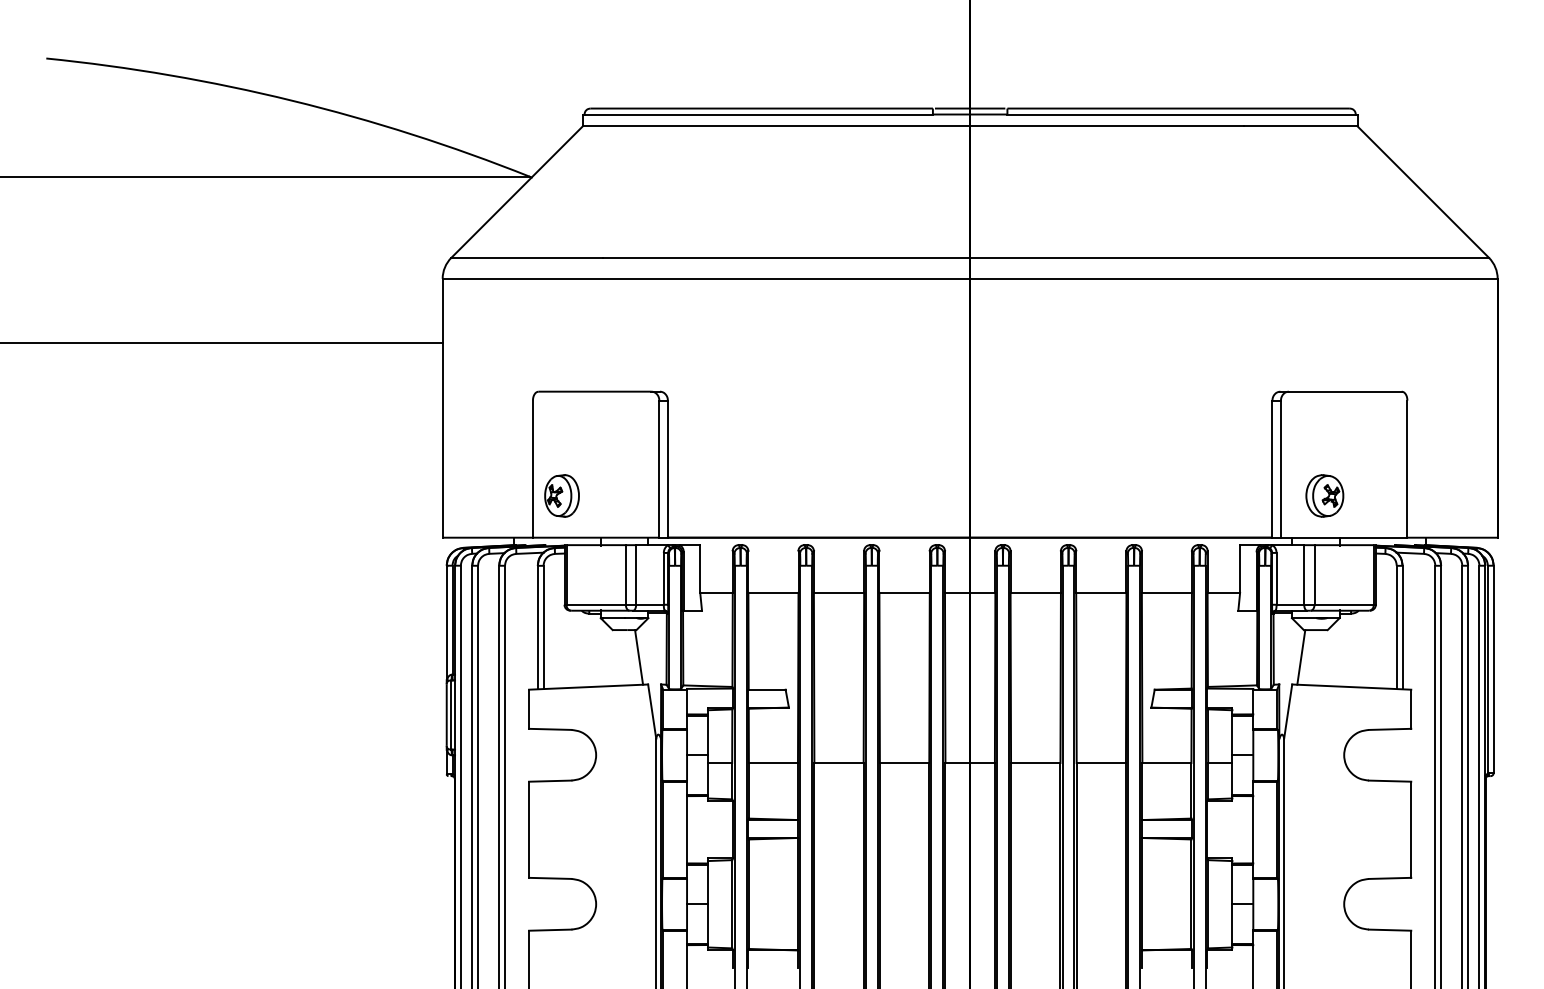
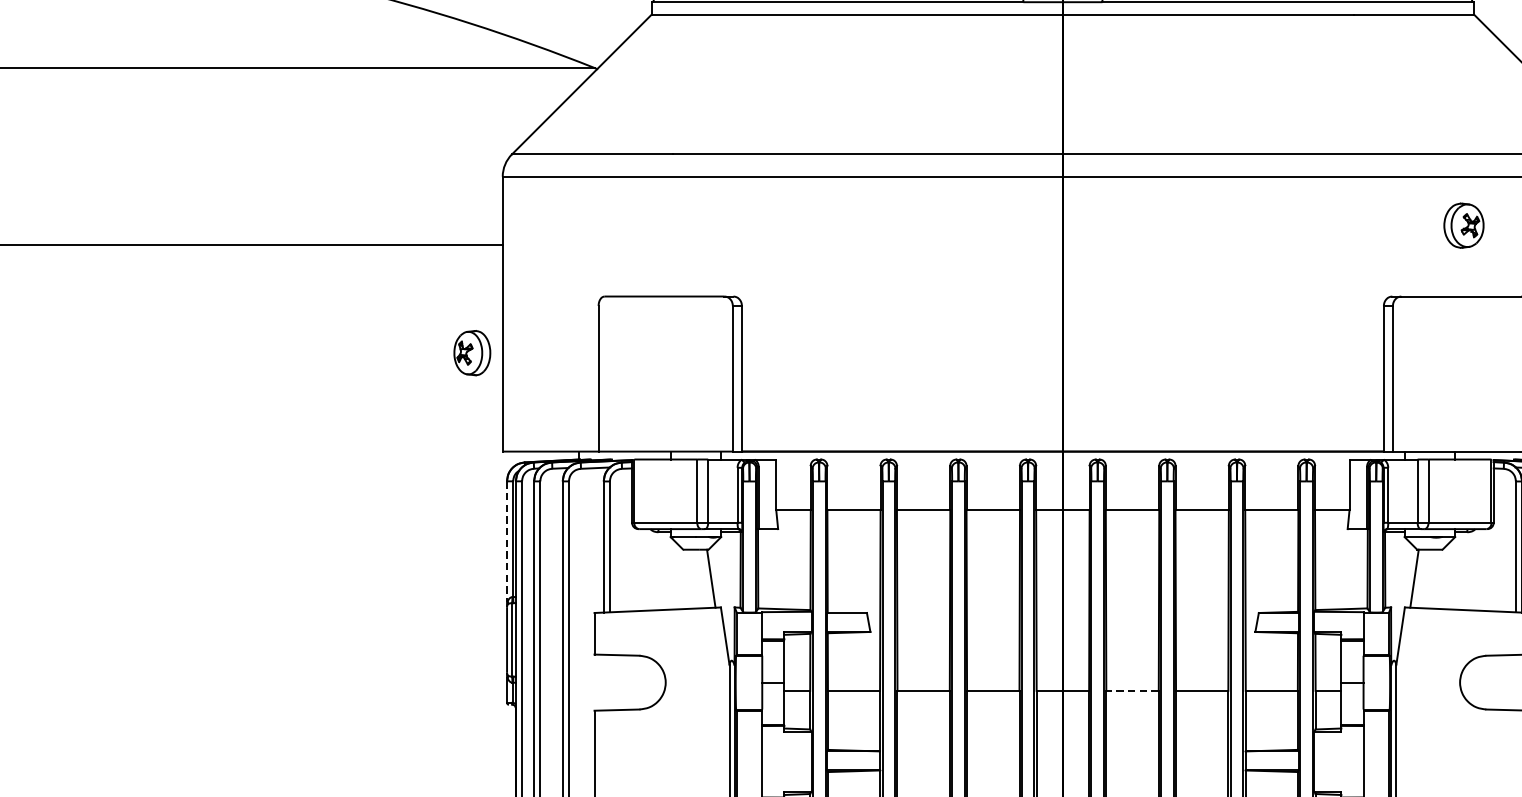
part: (561, 495) -> (471, 352), moved
part: (1324, 495) -> (1463, 225), moved
line: (446, 622) -> (506, 541), solid -> dashed
line: (1035, 762) -> (1132, 690), solid -> dashed

